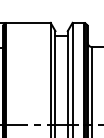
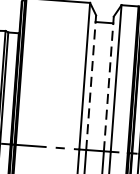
line: (55, 78) -> (91, 83), solid -> dashed
line: (67, 78) -> (108, 84), solid -> dashed

